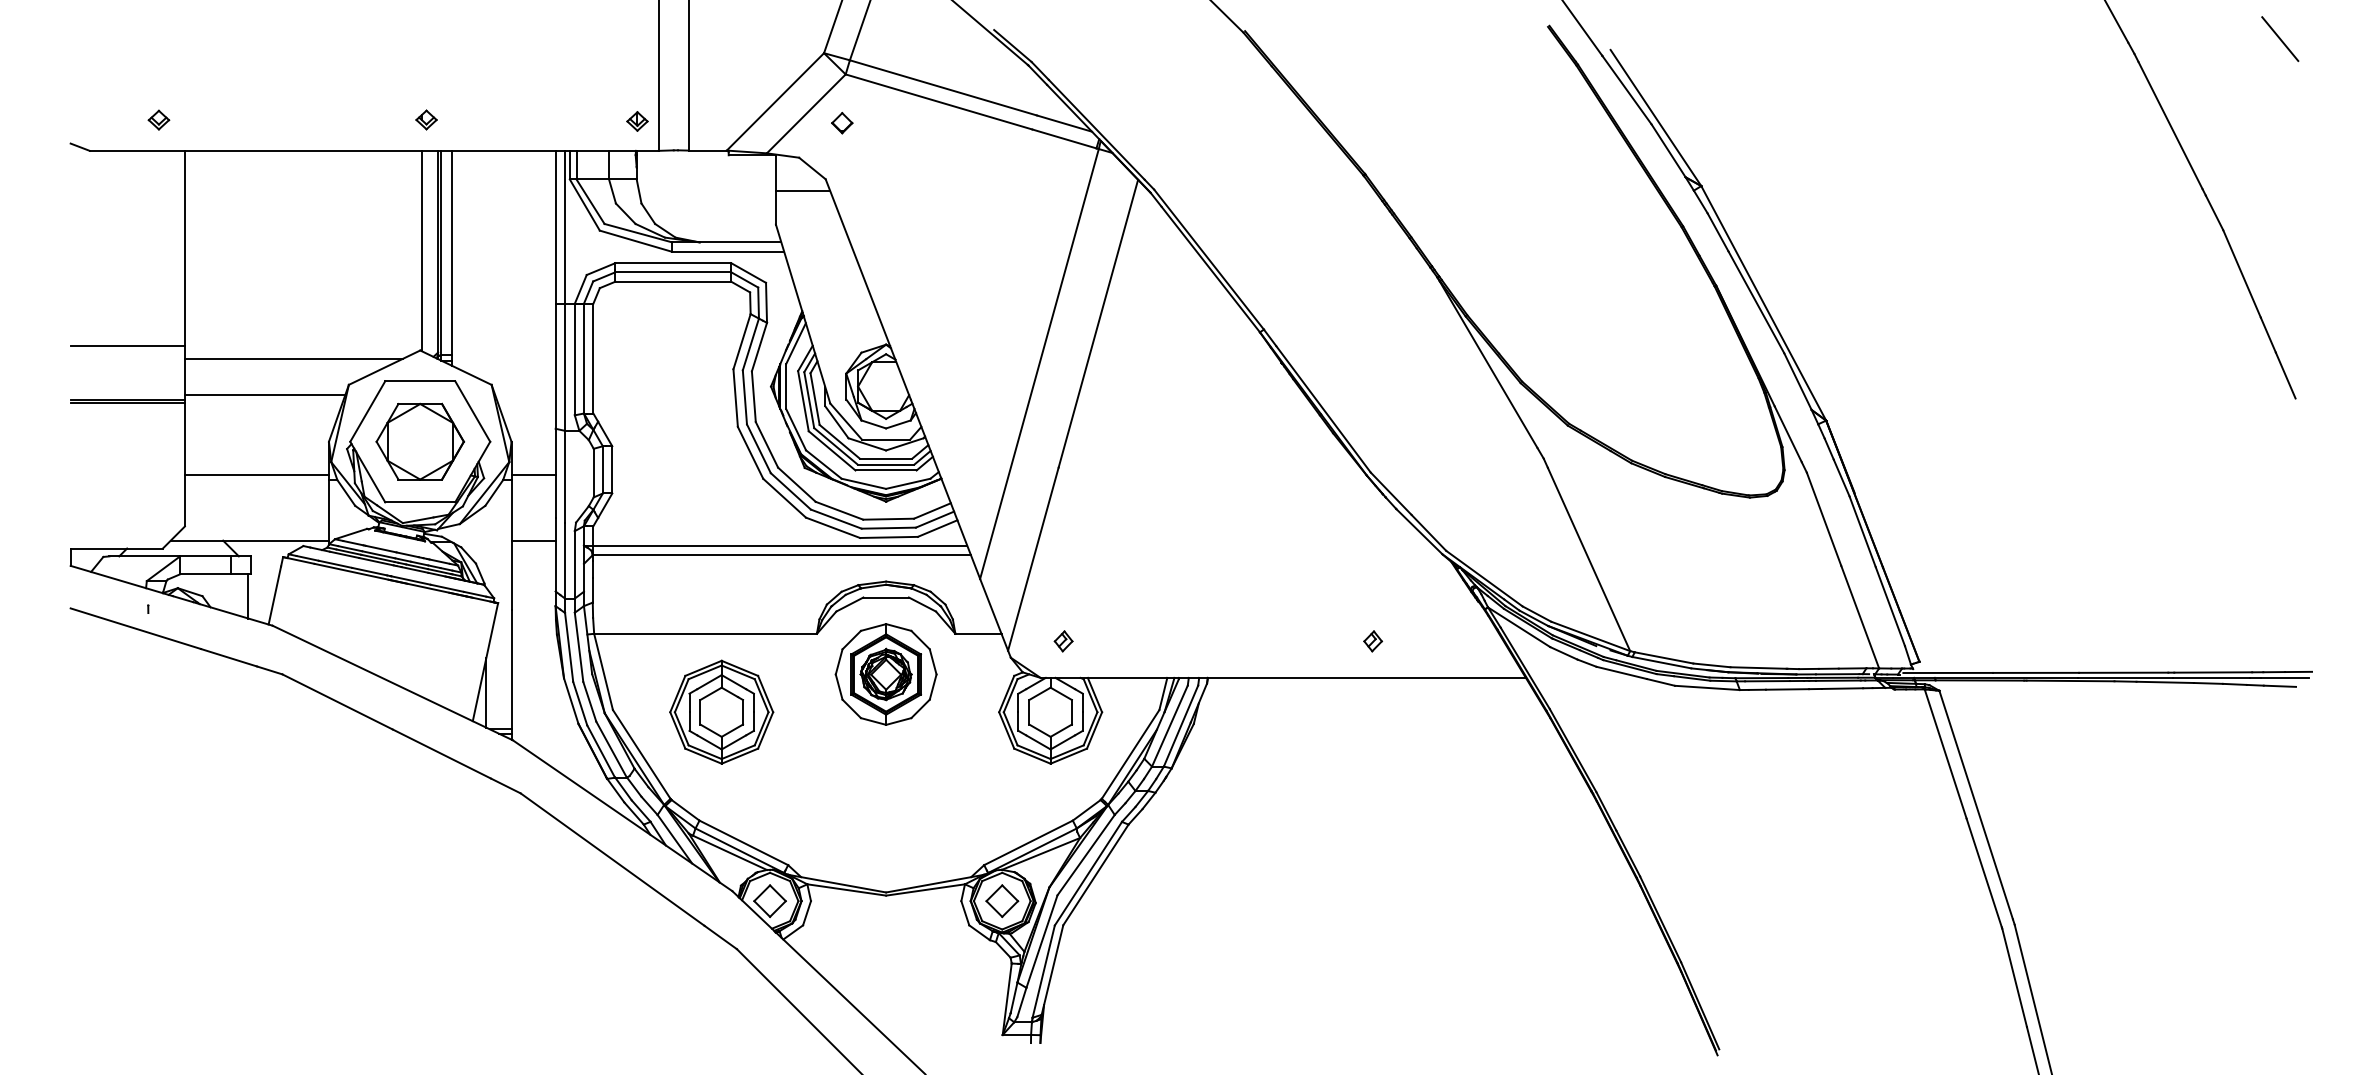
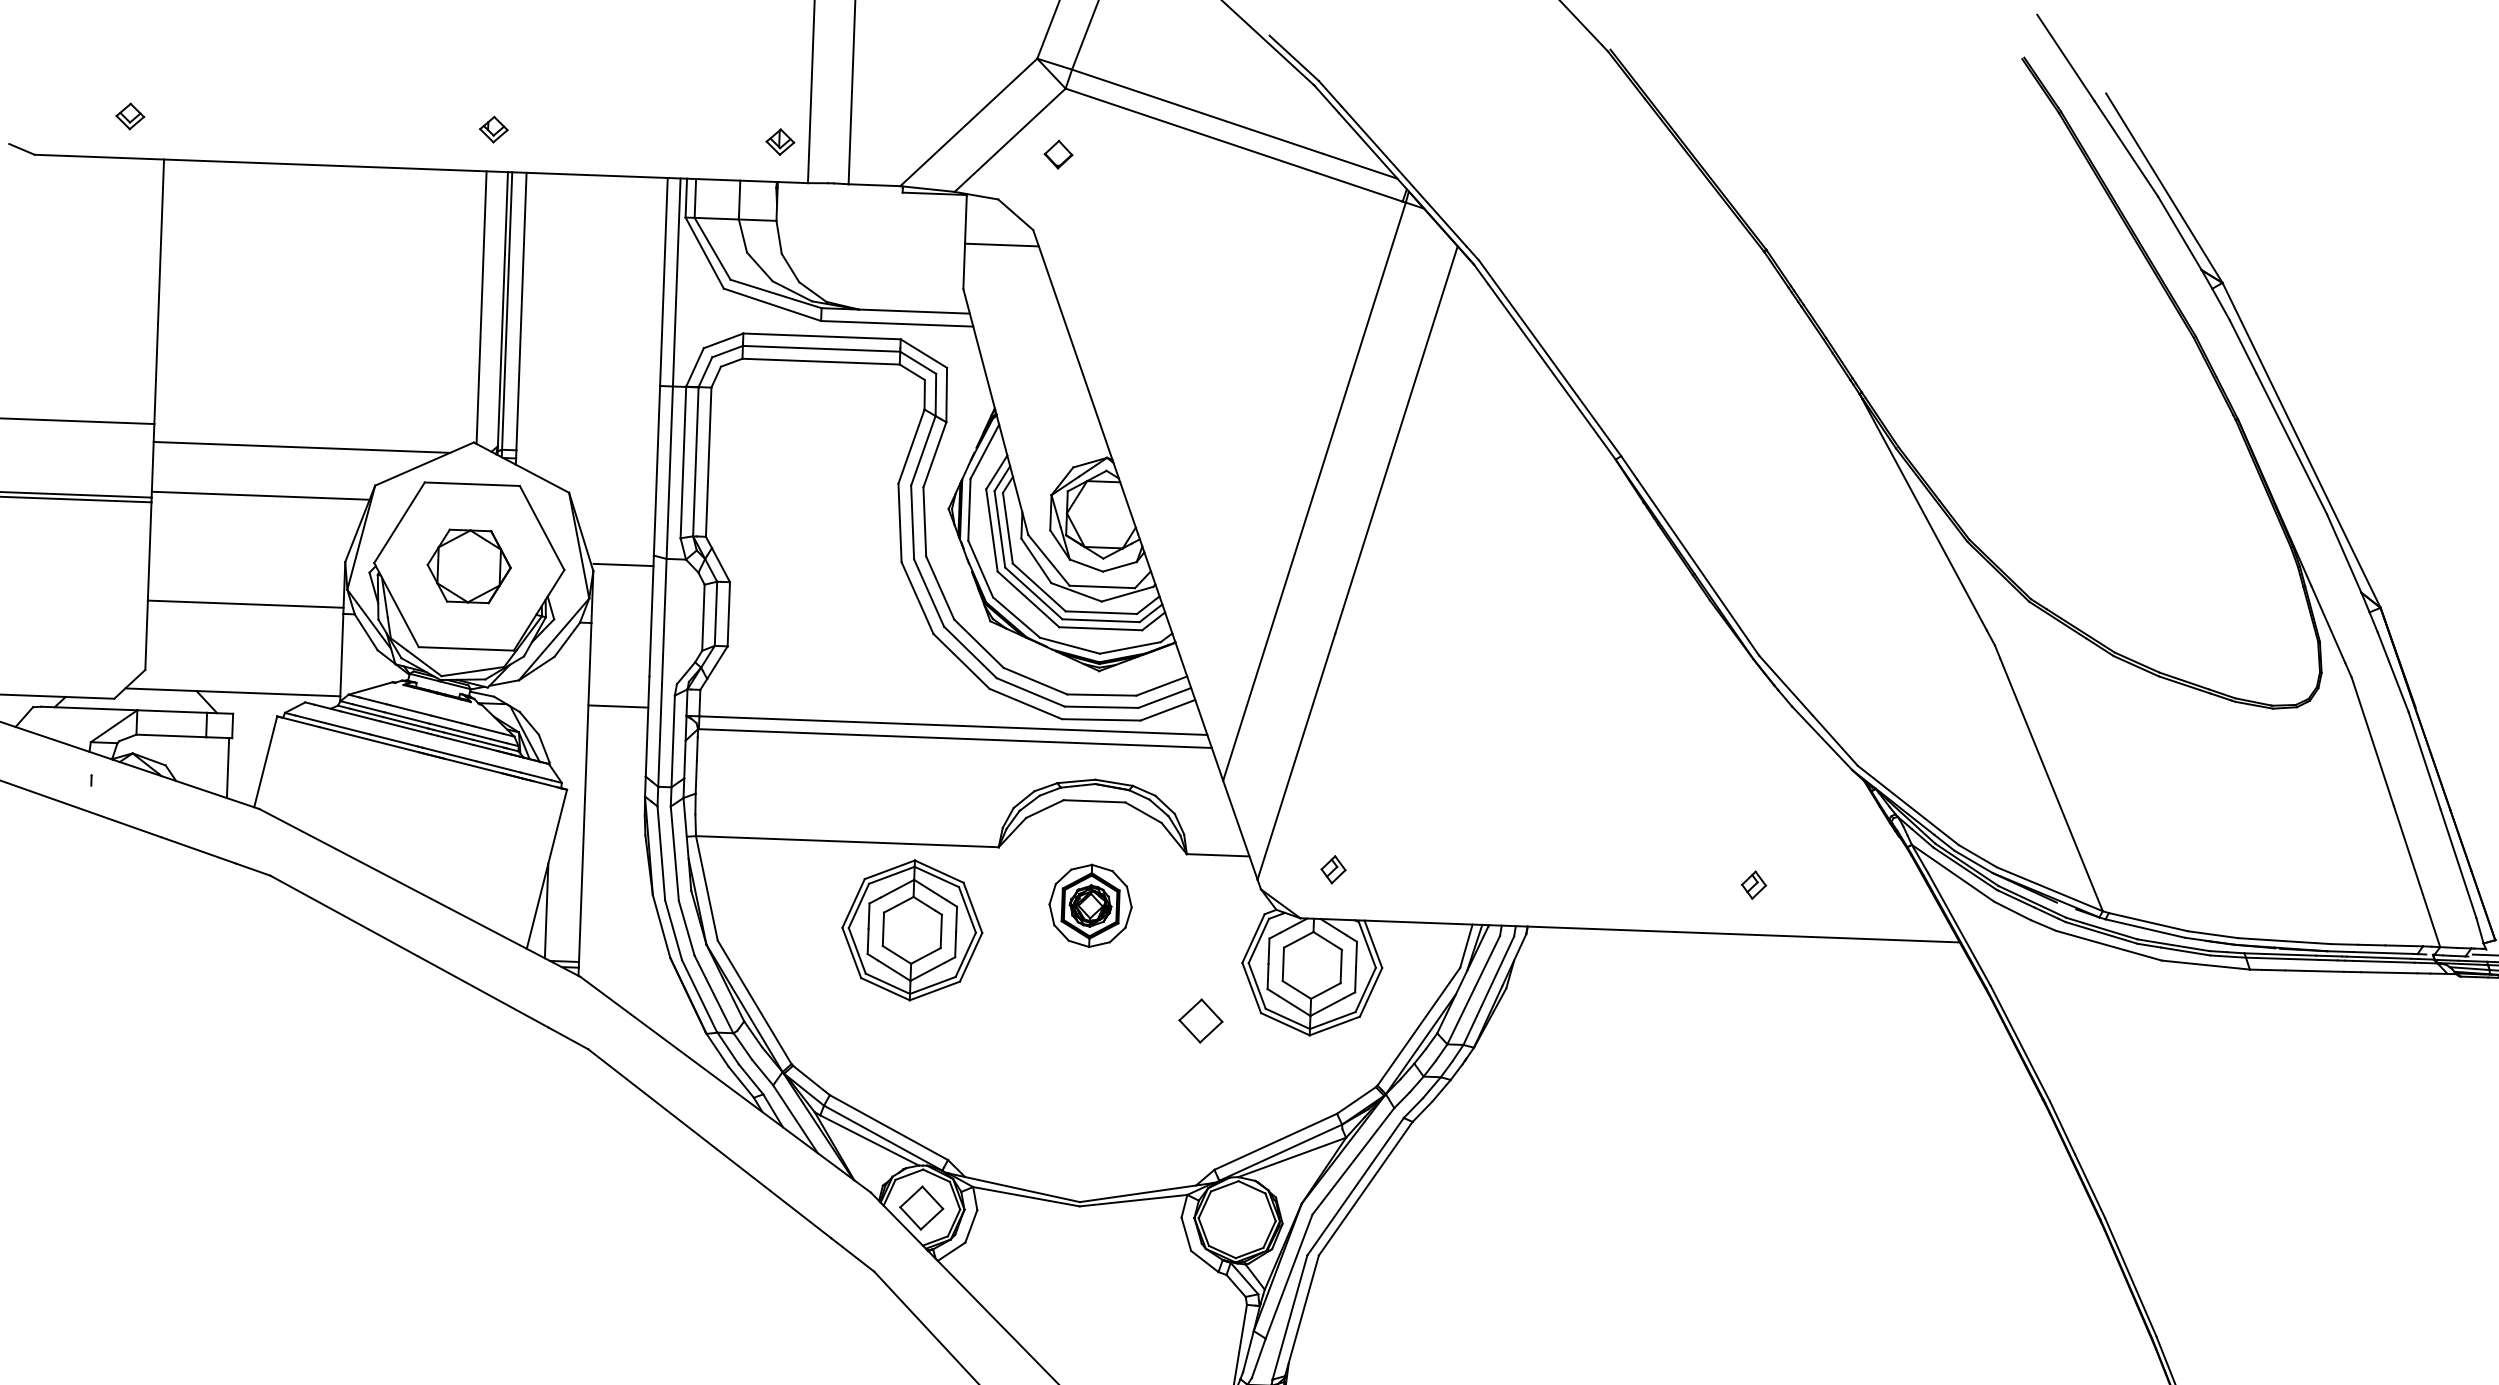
part: (419, 441) -> (468, 566), size x0.7
line: (533, 475) -> (623, 565), moved
part: (885, 674) -> (1089, 905), size x0.6
part: (721, 711) -> (912, 929), moved
part: (1002, 901) -> (1201, 1021), moved

